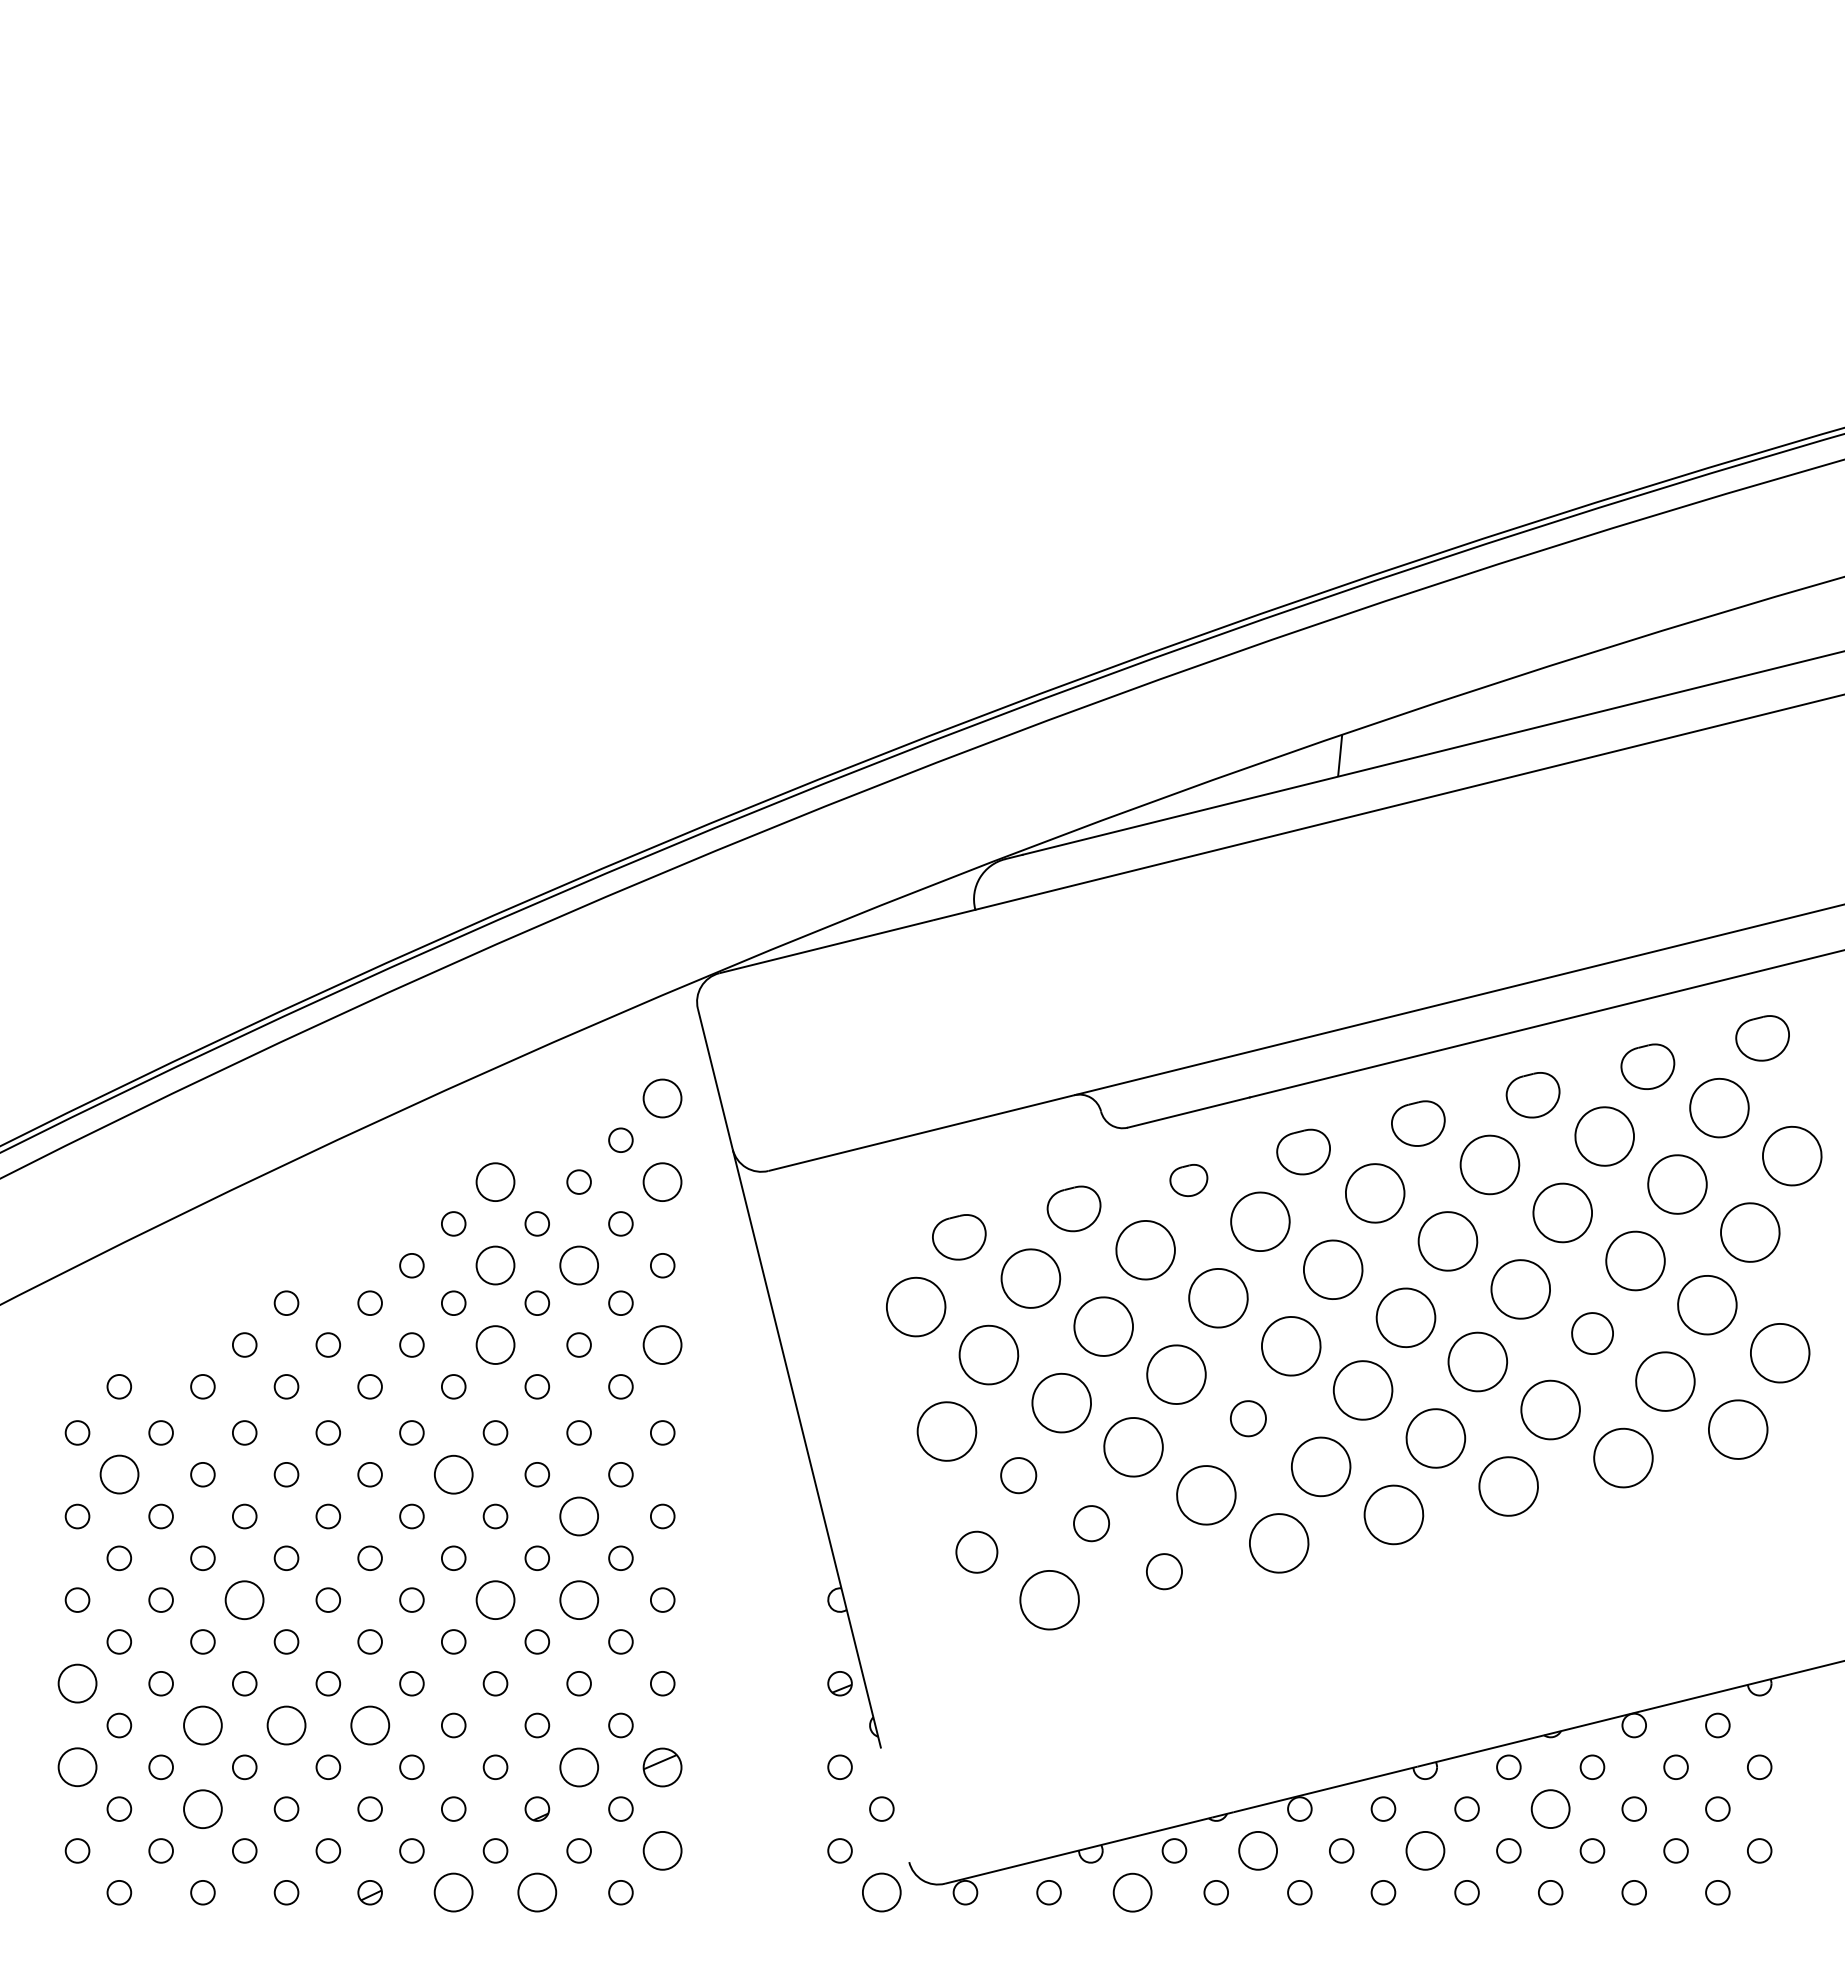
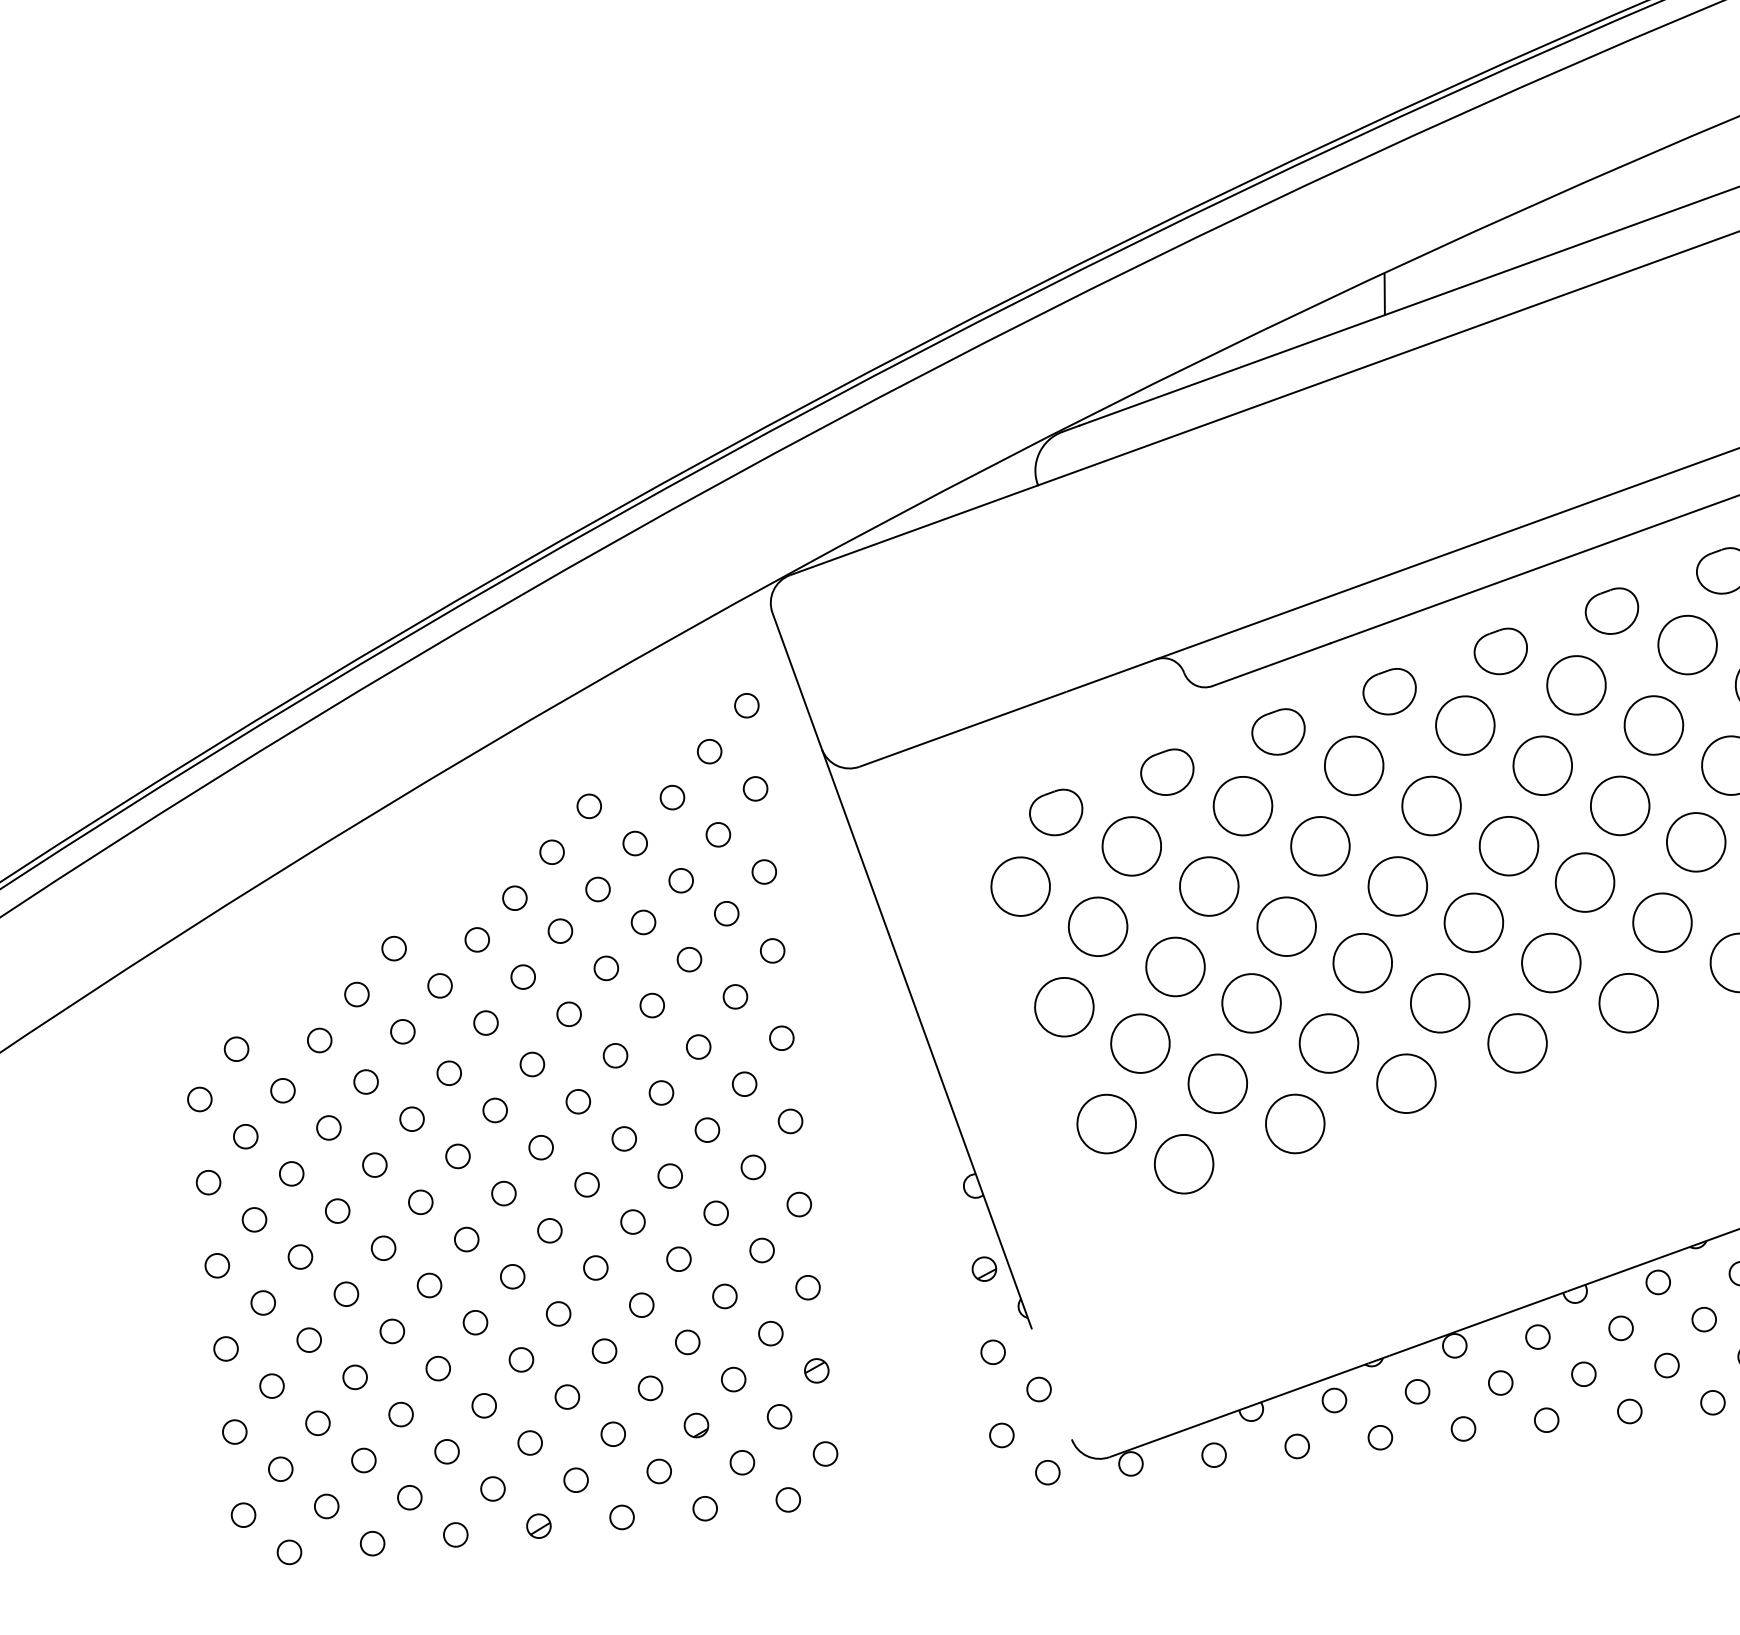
circle: (662, 1098) -> (746, 705), size x0.62
part: (1188, 1180) -> (1278, 732), size x1.43
circle: (495, 1181) -> (589, 805), size x0.62
circle: (662, 1181) -> (755, 788), size x0.62
circle: (495, 1265) -> (598, 889), size x0.62
circle: (578, 1265) -> (680, 880), size x0.62
part: (1592, 1333) -> (1696, 842), size x1.43
circle: (495, 1344) -> (606, 967), size x0.62
circle: (662, 1344) -> (772, 950), size x0.62
part: (1248, 1418) -> (1362, 962), size x1.67
circle: (118, 1474) -> (244, 1136), size x0.62
circle: (453, 1474) -> (578, 1101), size x0.62
part: (1018, 1475) -> (1140, 1043), size x1.67
circle: (578, 1516) -> (706, 1130), size x0.62
part: (1091, 1523) -> (1217, 1083), size x1.67
part: (976, 1552) -> (1106, 1124), size x1.43
part: (1164, 1571) -> (1295, 1123), size x1.67
circle: (244, 1599) -> (383, 1247), size x0.62
circle: (495, 1599) -> (632, 1221), size x0.62
circle: (578, 1599) -> (715, 1212), size x0.62
circle: (77, 1683) -> (225, 1348), size x0.62
circle: (202, 1725) -> (354, 1377), size x0.62
circle: (286, 1725) -> (438, 1368), size x0.62
circle: (369, 1725) -> (520, 1359), size x0.62
circle: (578, 1766) -> (732, 1378), size x0.62
part: (662, 1766) -> (816, 1370), size x0.62
circle: (77, 1767) -> (234, 1432), size x0.62
circle: (202, 1808) -> (363, 1459), size x0.62
circle: (1550, 1808) -> (1703, 1319), size x0.62
circle: (662, 1850) -> (825, 1453), size x0.62
circle: (1257, 1850) -> (1416, 1391), size x0.62
circle: (1424, 1850) -> (1583, 1373), size x0.62
circle: (453, 1892) -> (621, 1517), size x0.62
circle: (537, 1892) -> (705, 1508), size x0.62
circle: (881, 1892) -> (1047, 1472), size x0.62
circle: (1132, 1892) -> (1297, 1446), size x0.62

